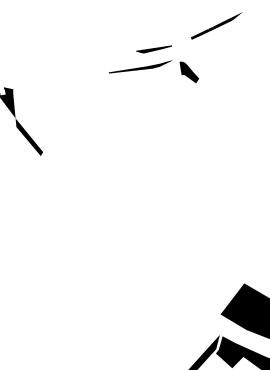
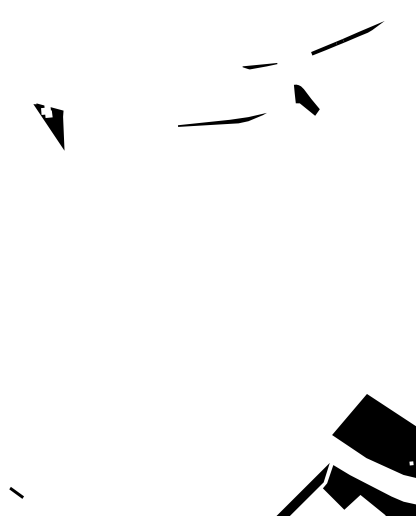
part: (153, 49) -> (259, 65), size x0.7
part: (140, 66) -> (222, 119), moved
fill: (28, 137) -> (81, 177), removed

